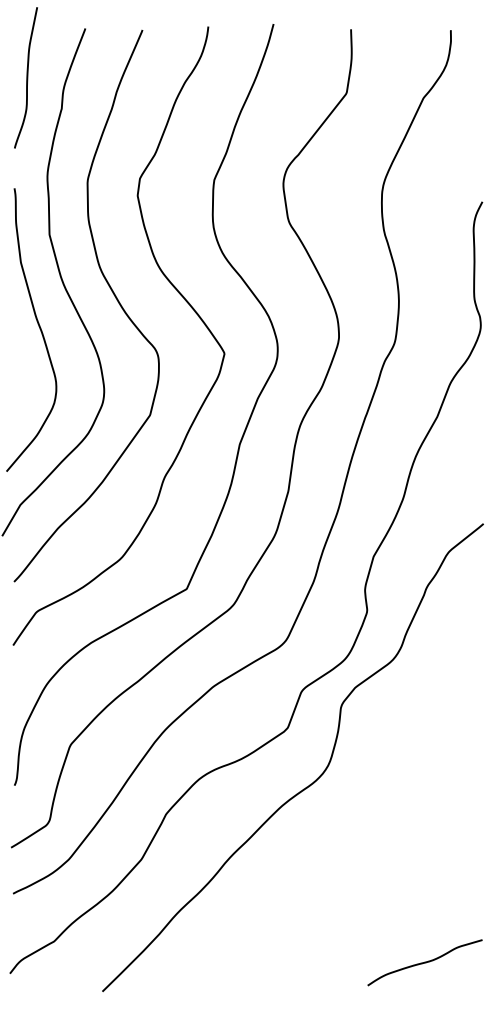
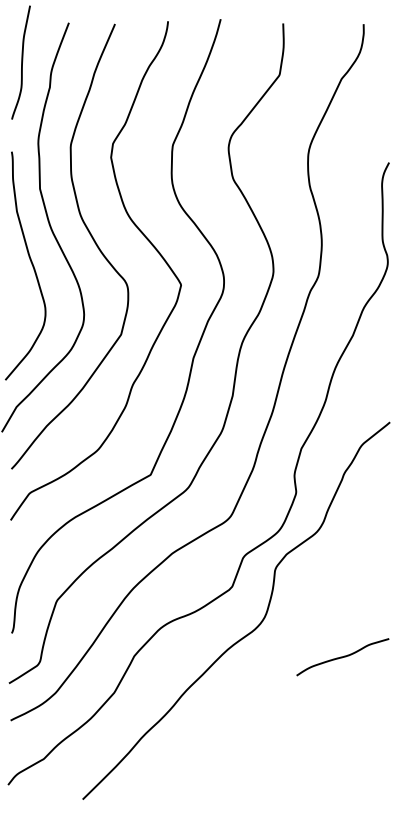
curve: (424, 963) -> (342, 657), moved

